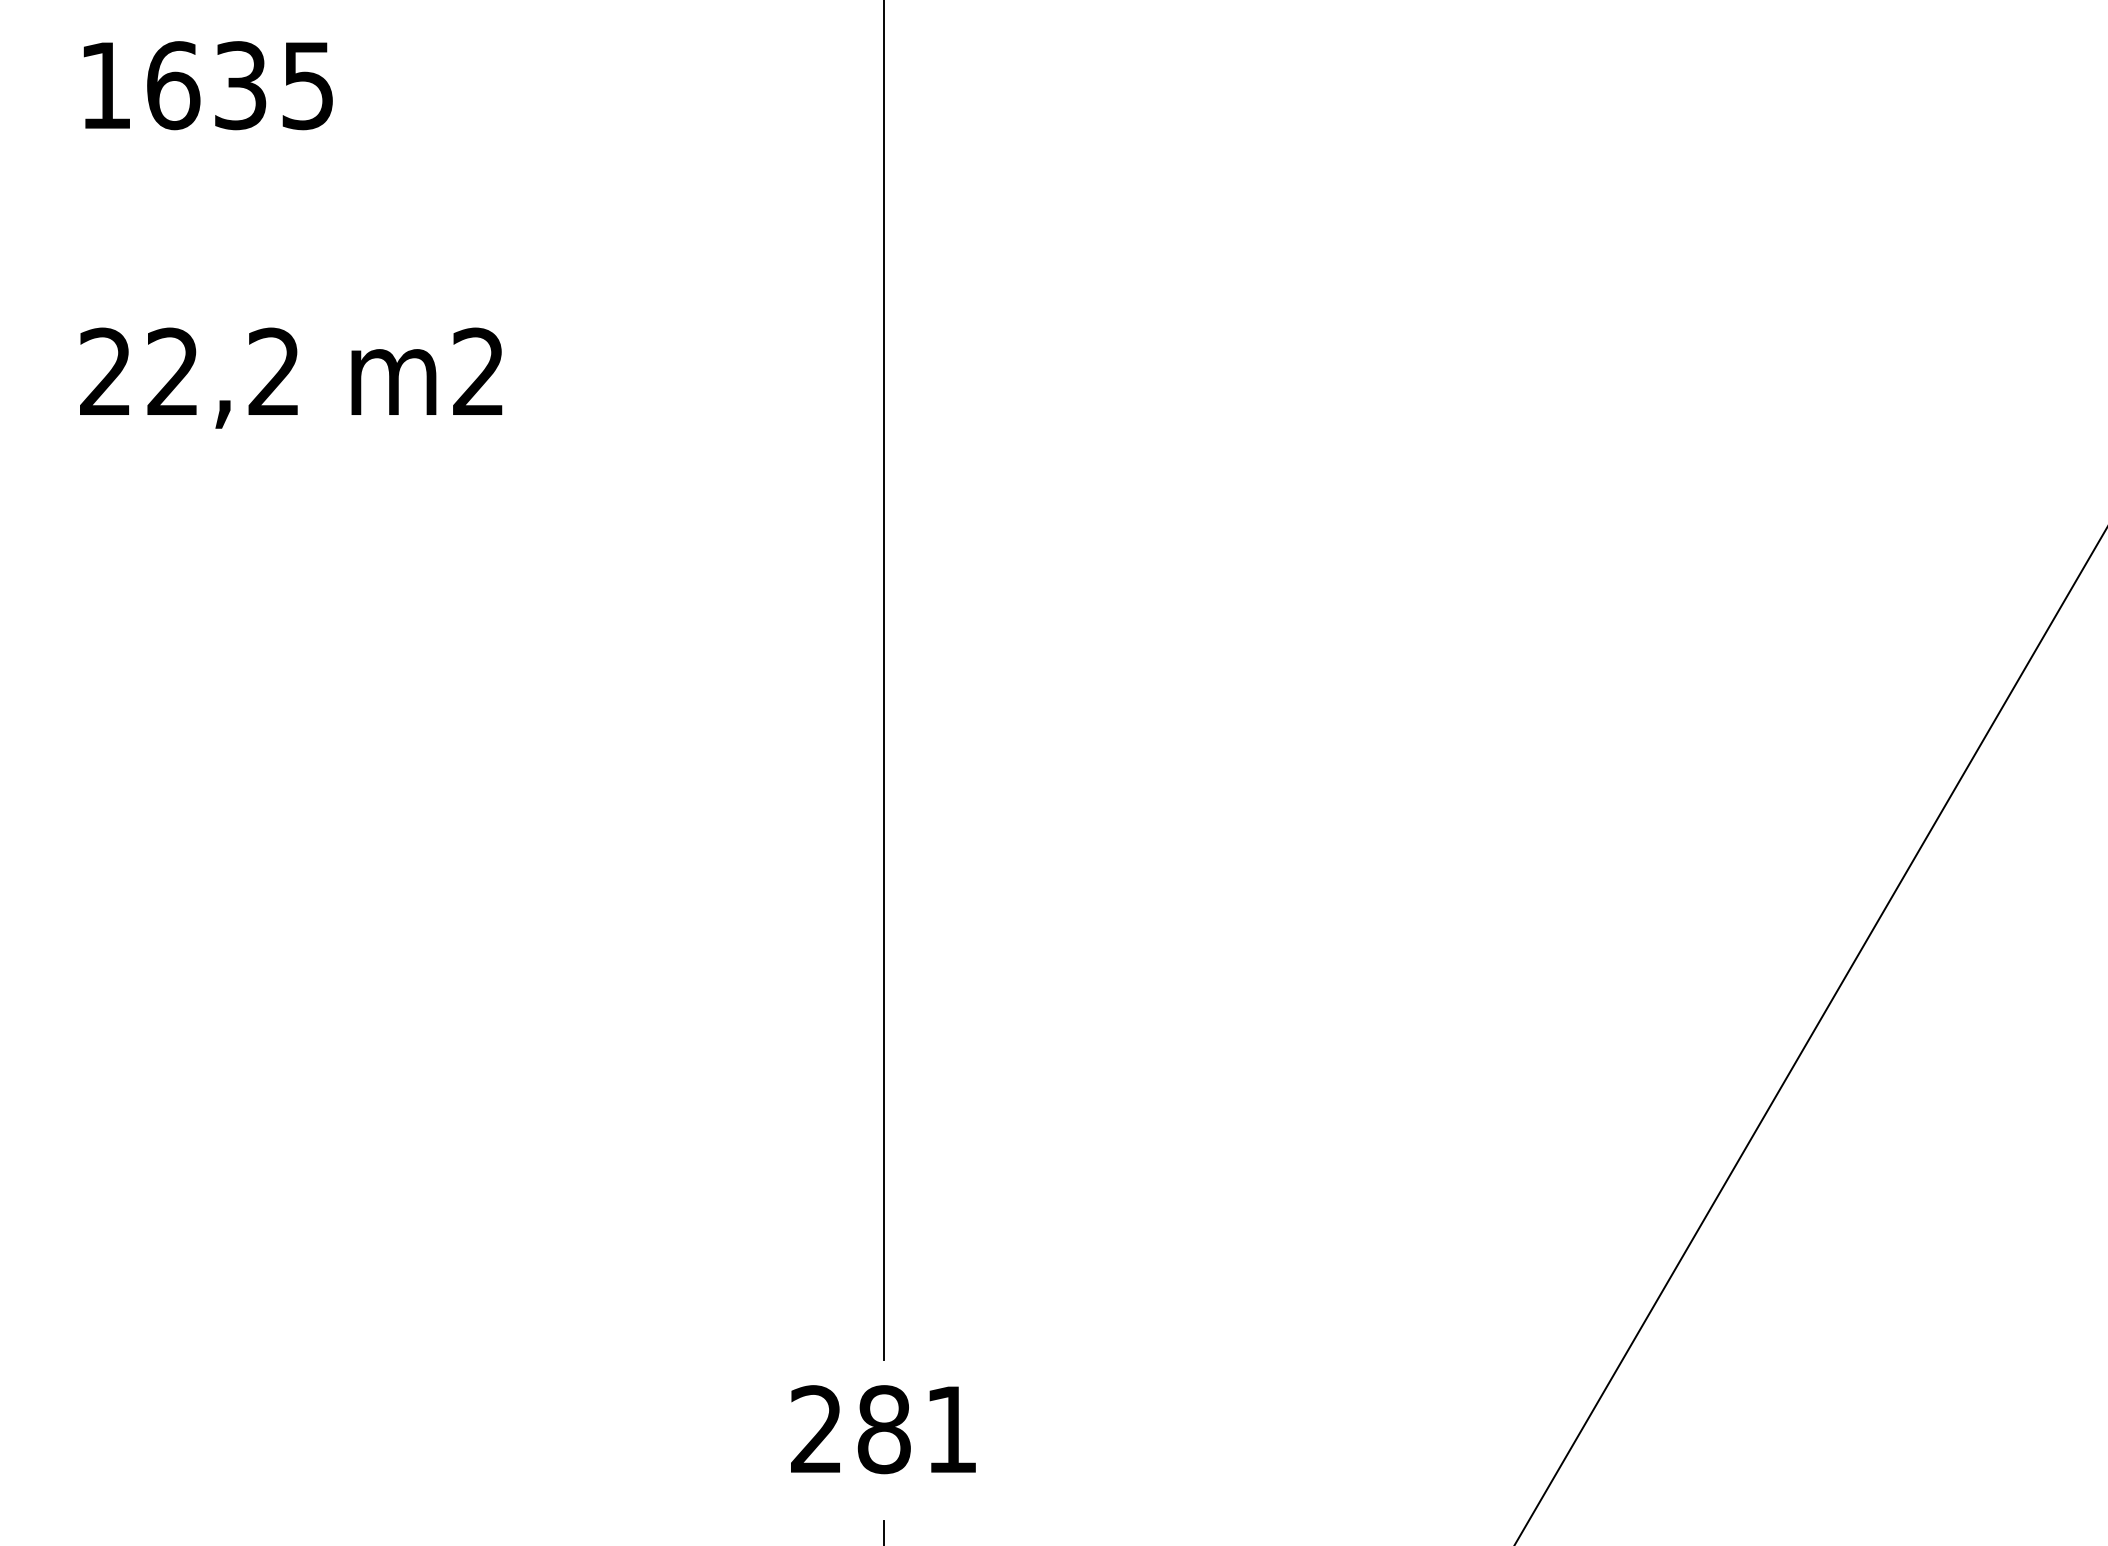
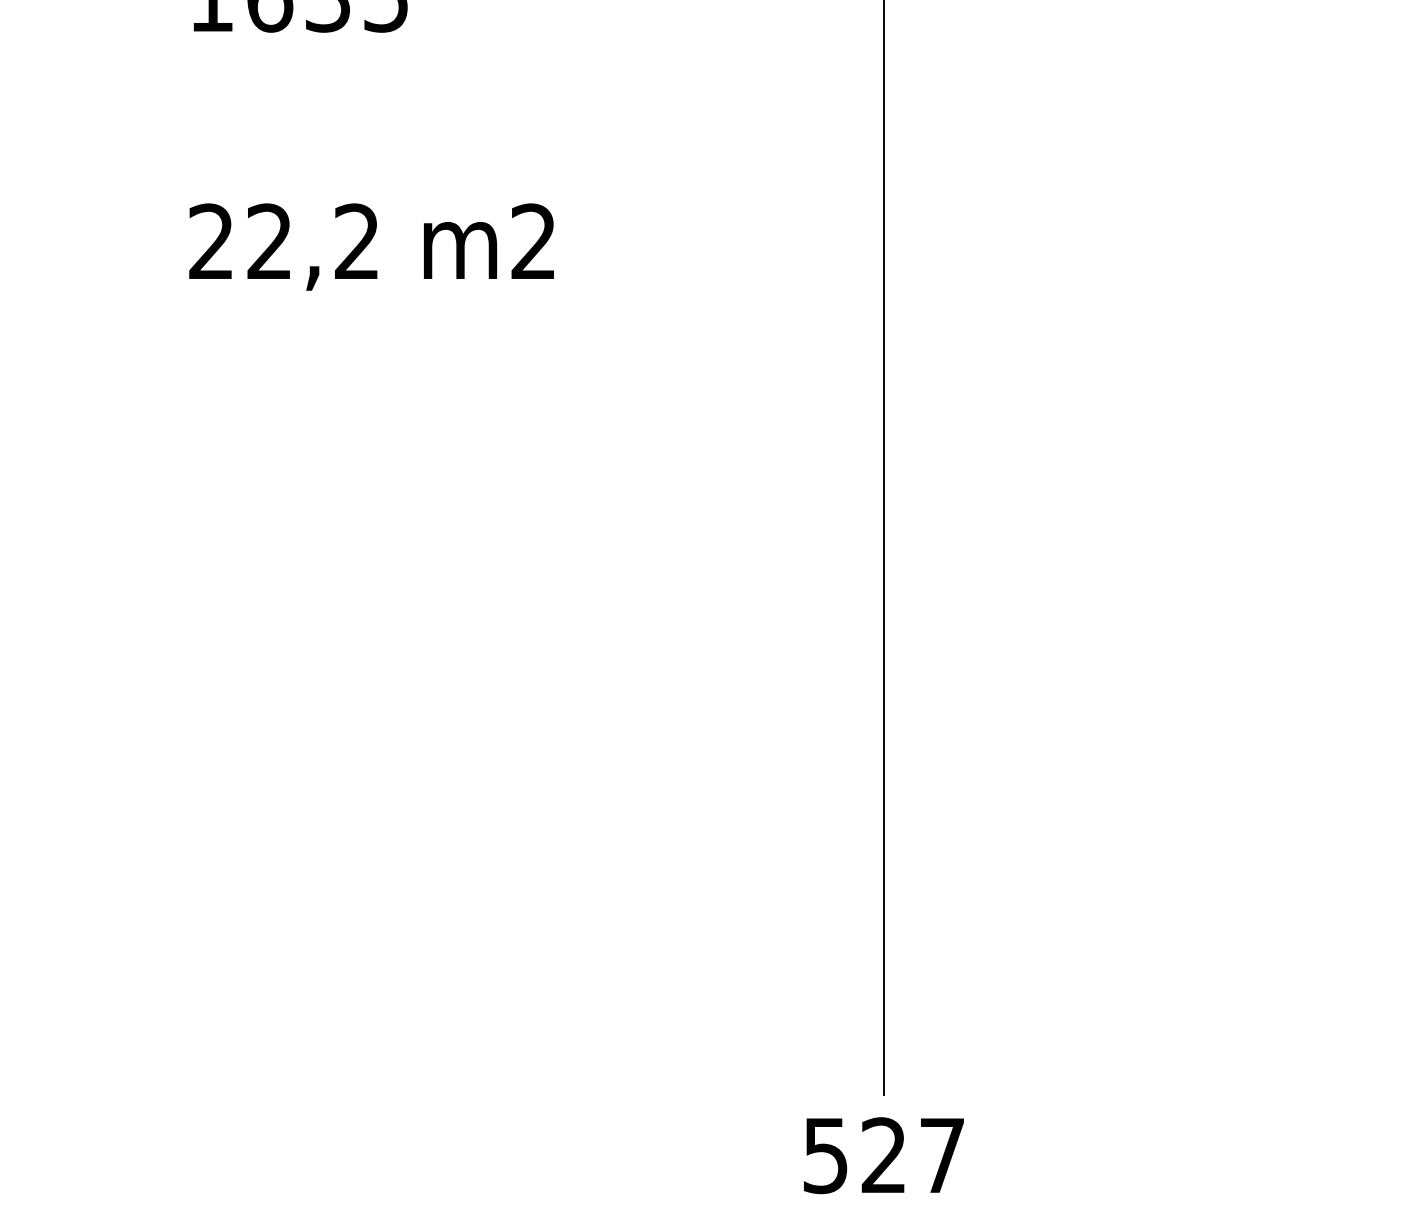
text: (883, 1429) -> (883, 1155), 281 -> 527

